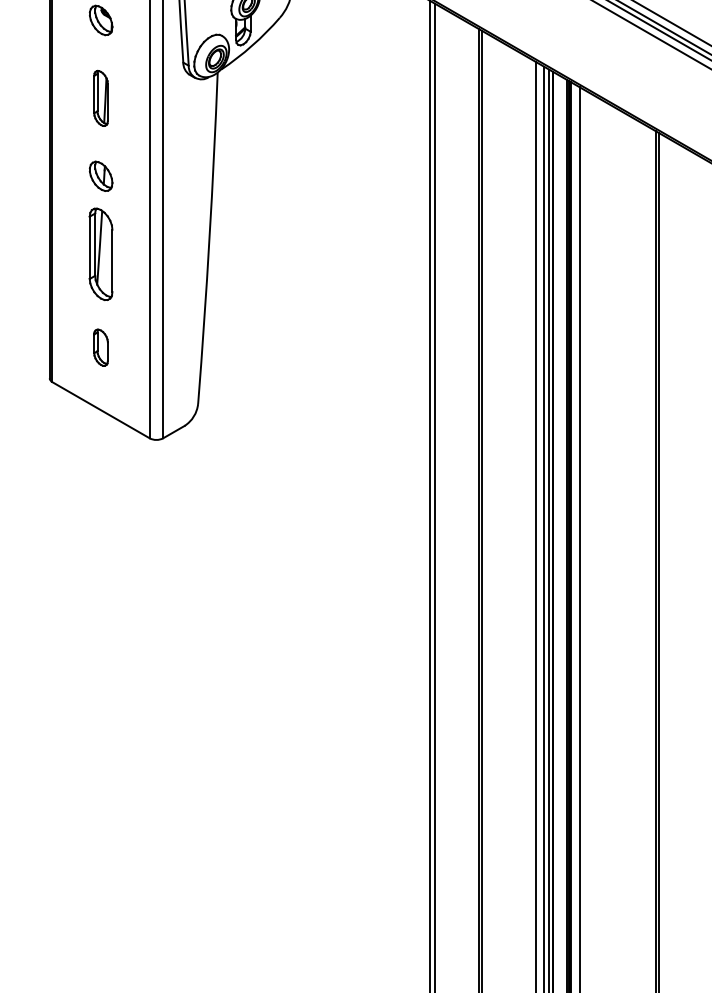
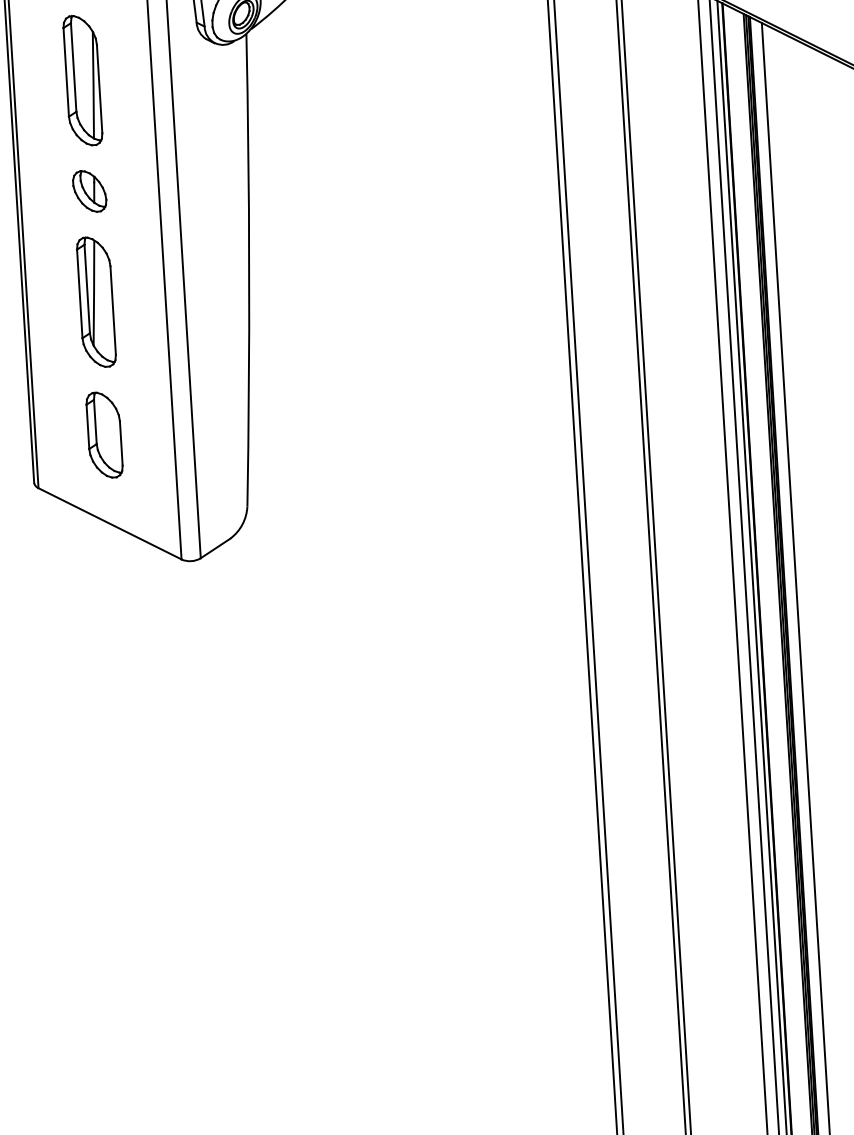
part: (100, 98) -> (82, 80), size x1.67
part: (100, 347) -> (103, 434), size x1.67

